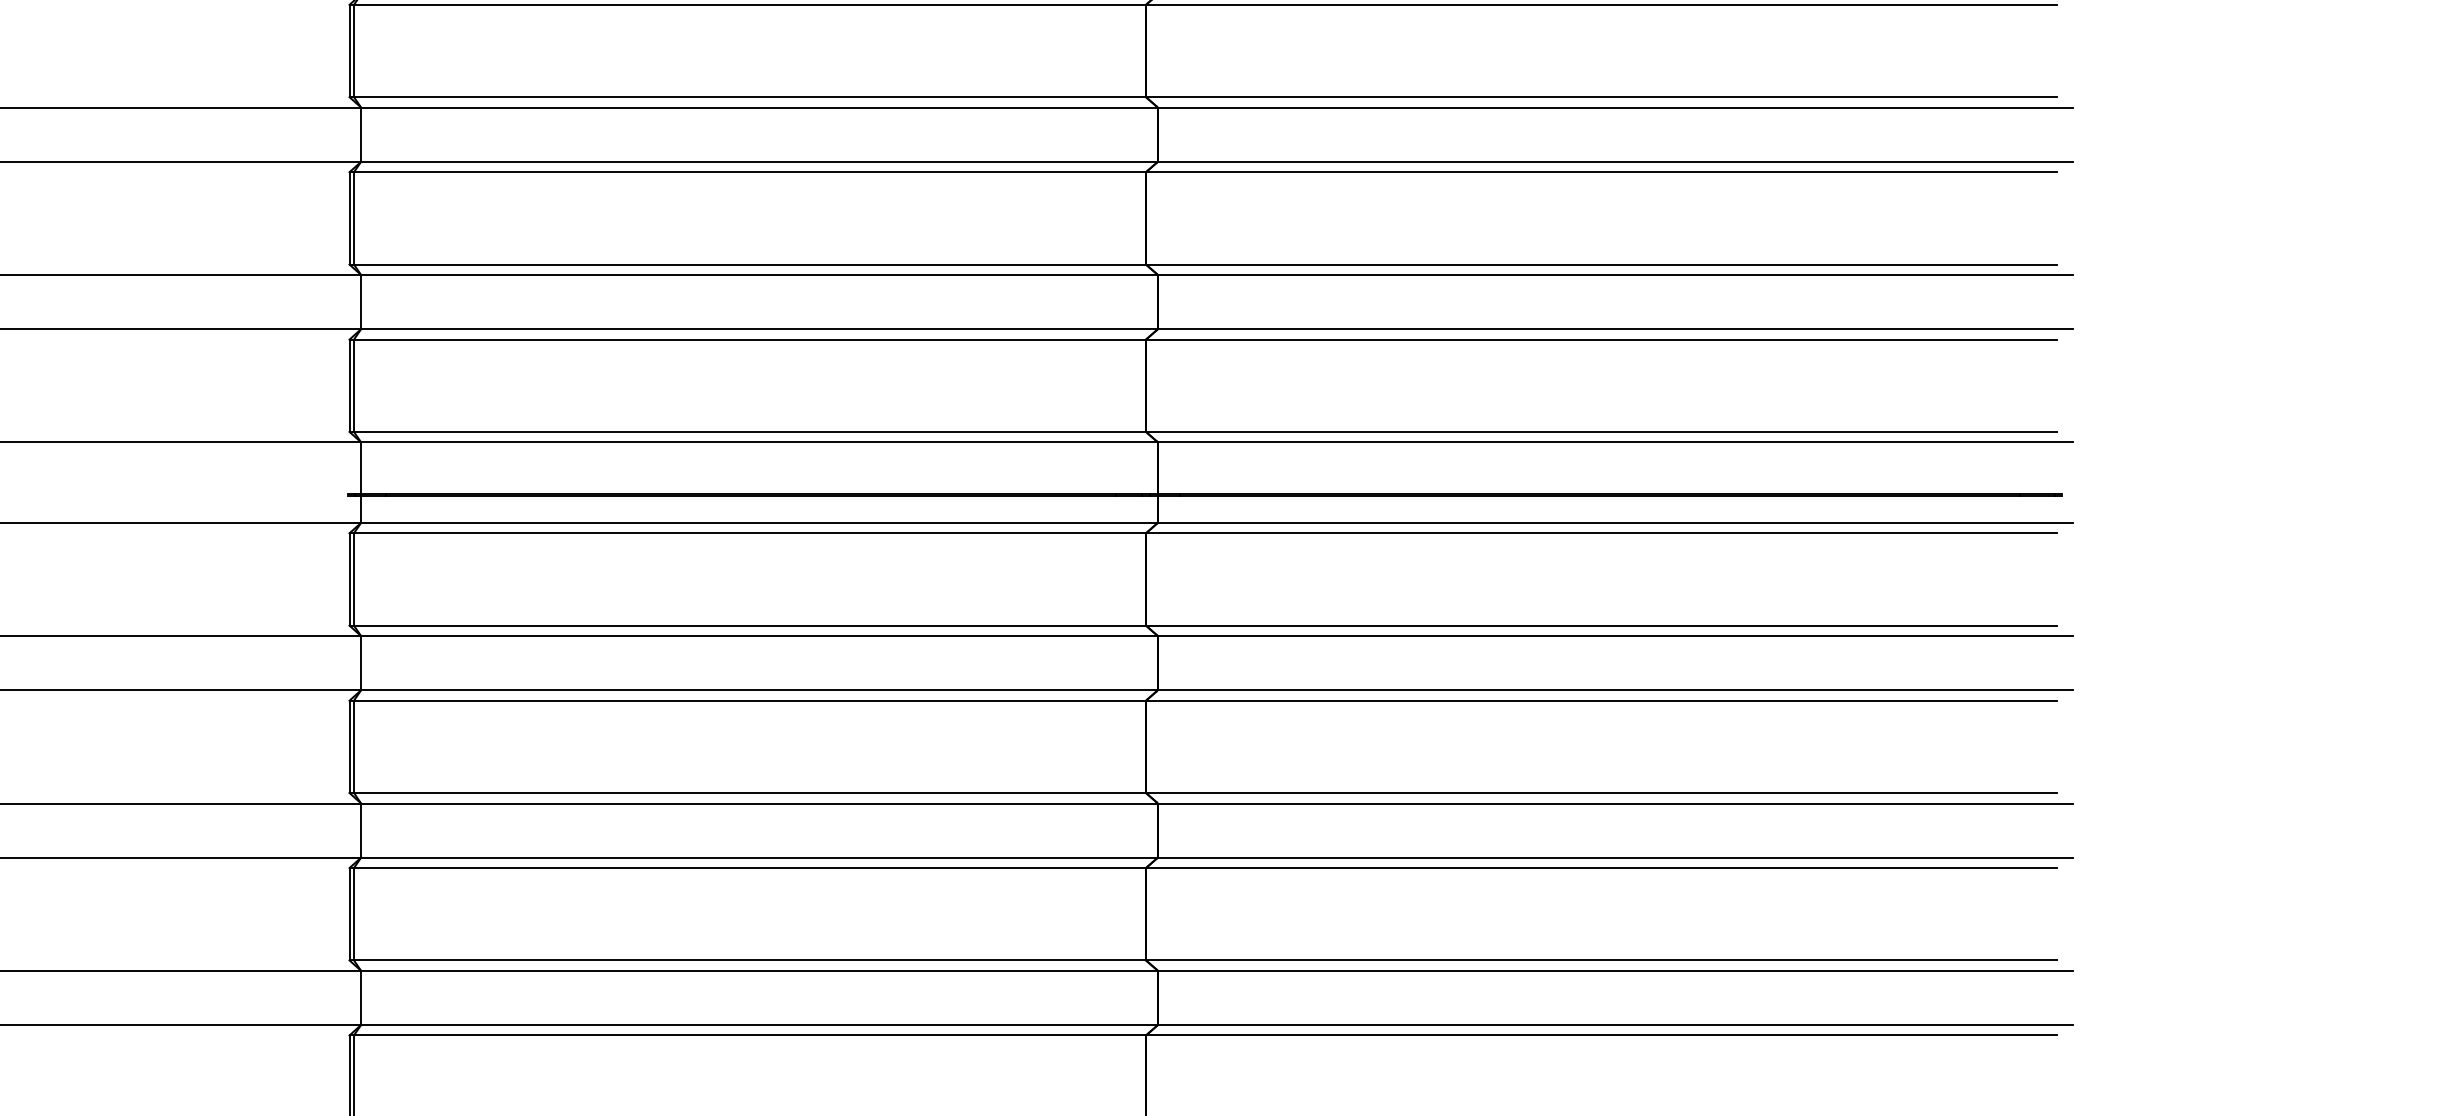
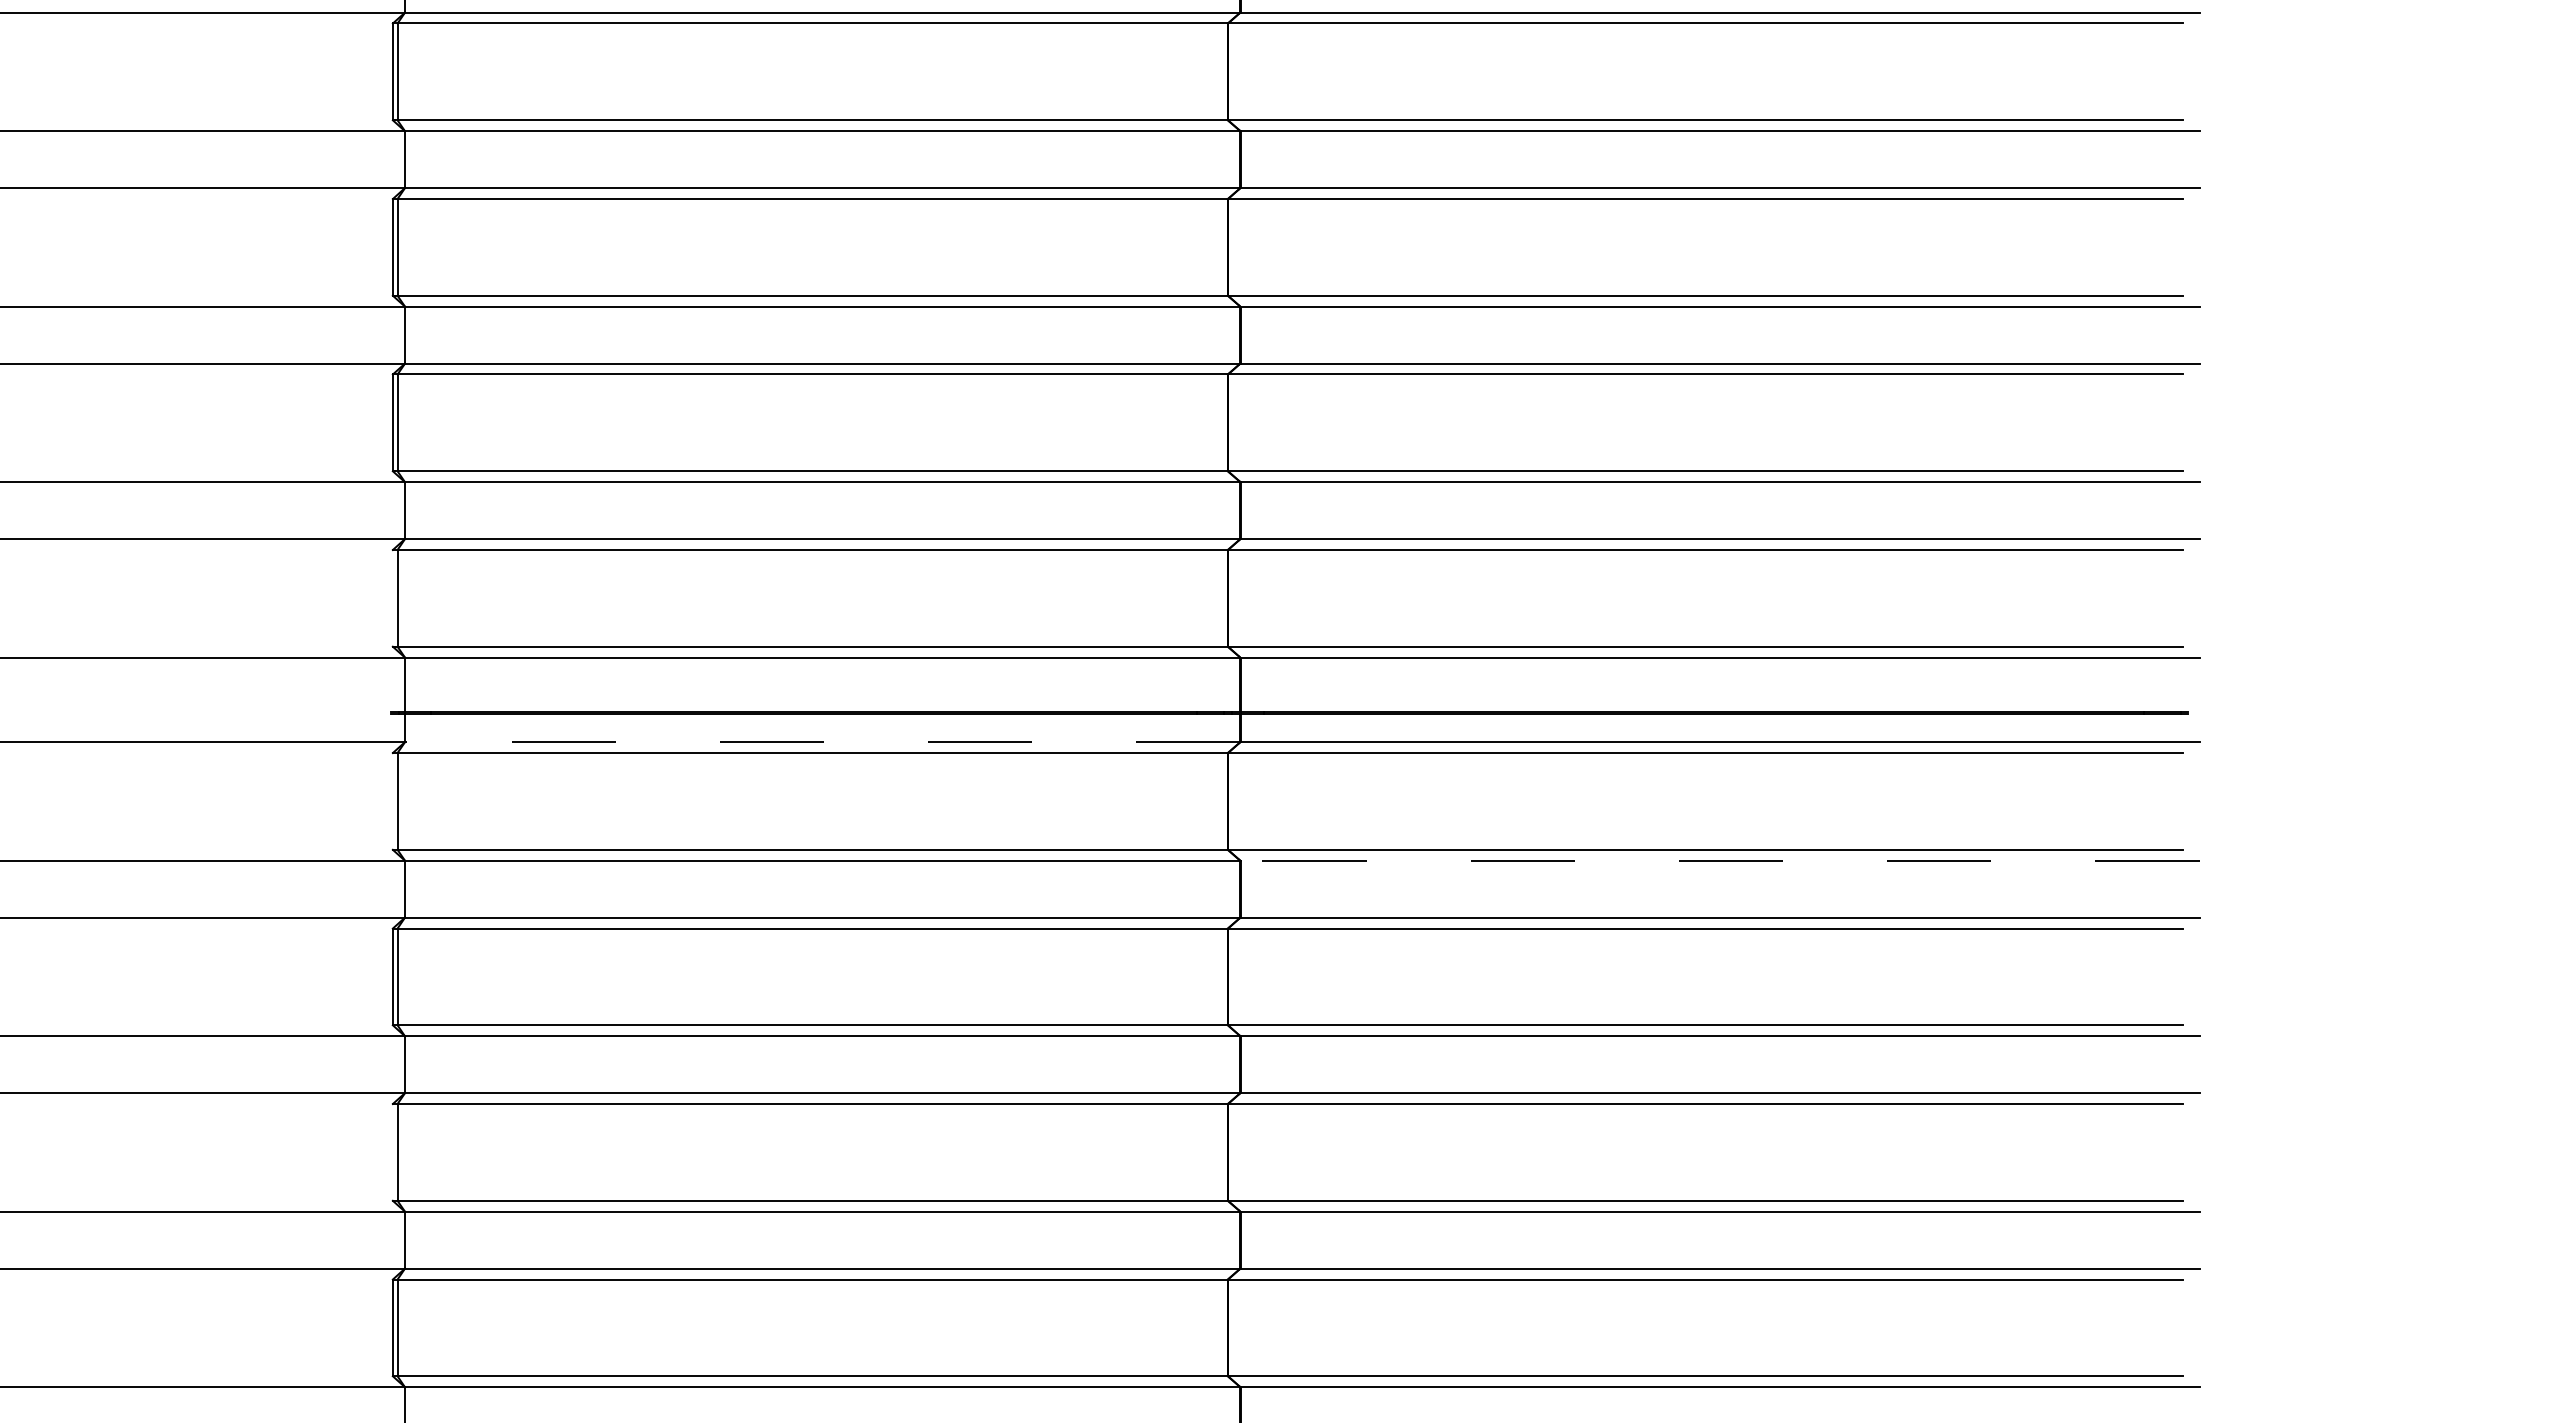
line: (349, 385) -> (392, 598), removed
line: (759, 523) -> (822, 742), solid -> dashed
line: (349, 579) -> (392, 801), removed
line: (1615, 635) -> (1720, 860), solid -> dashed
line: (349, 914) -> (392, 1152), removed

